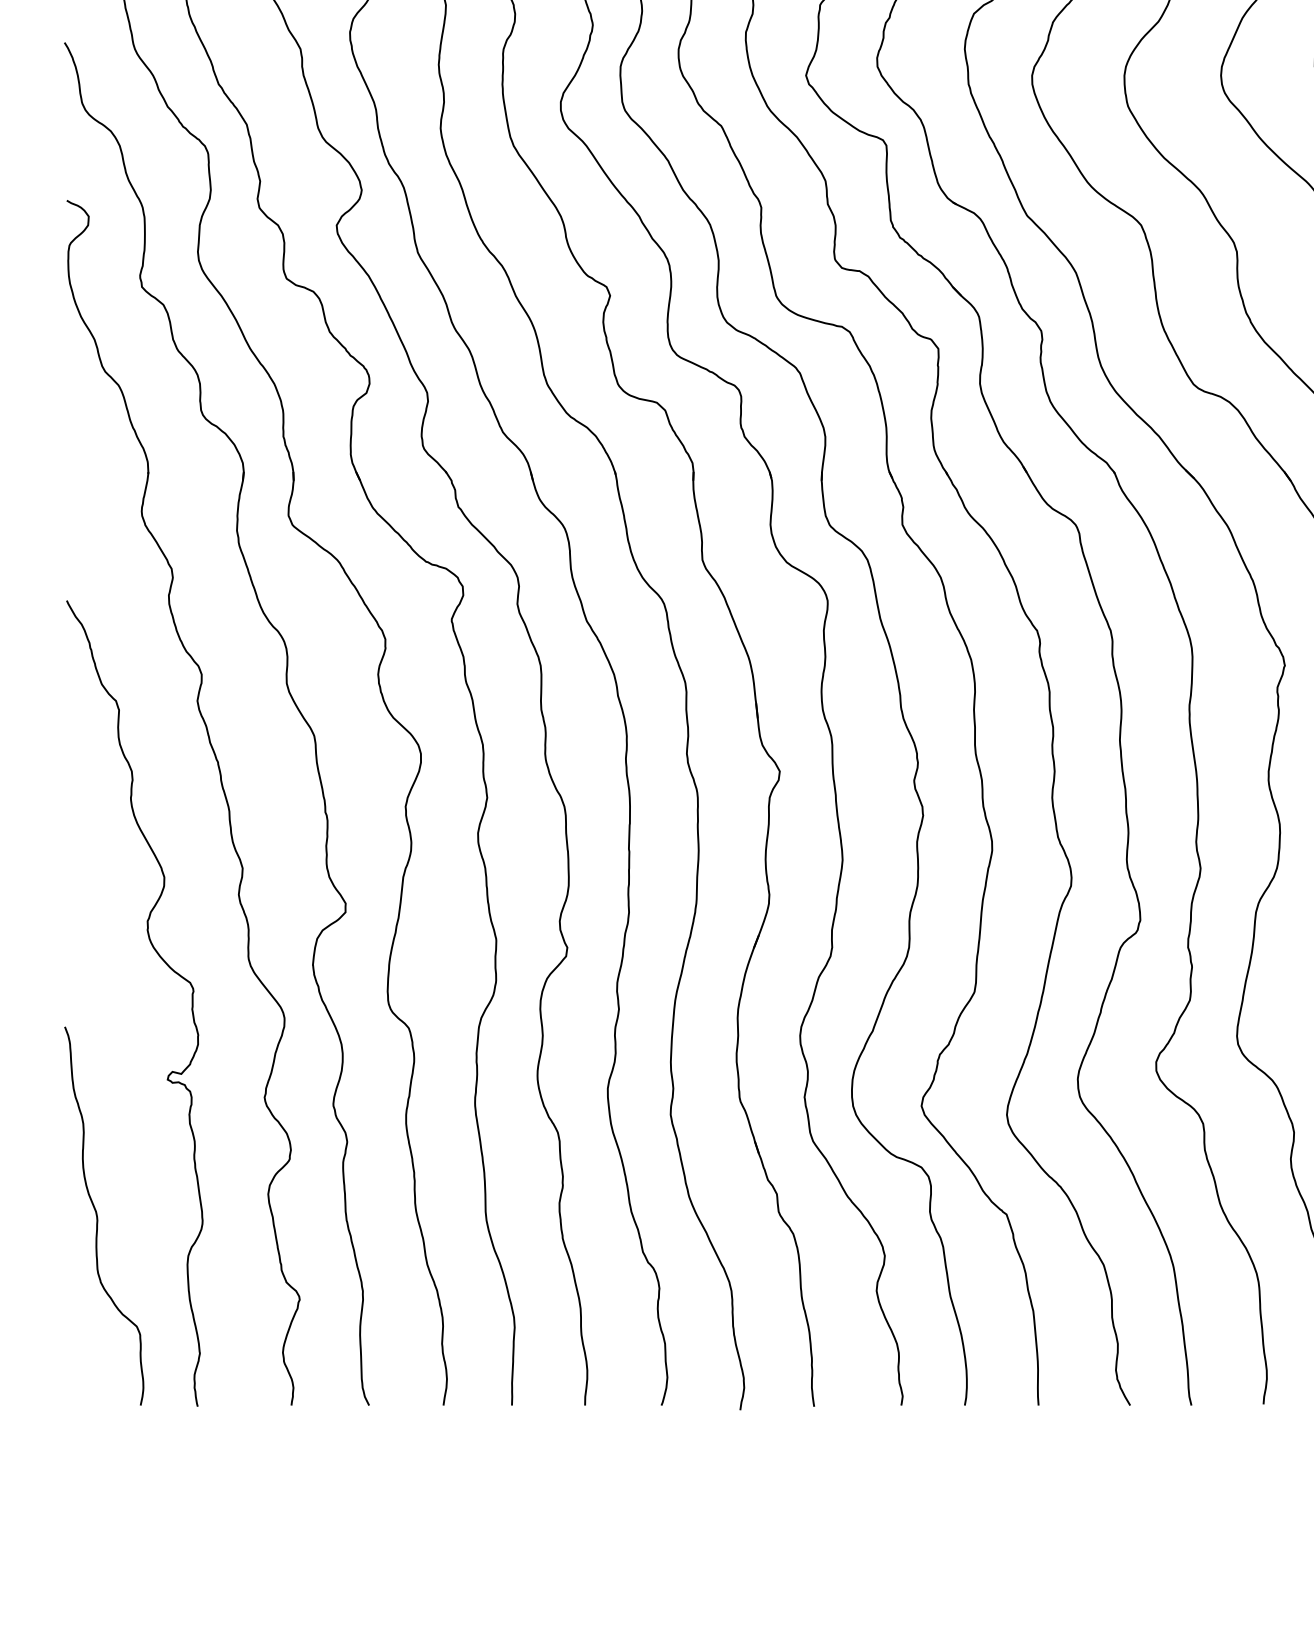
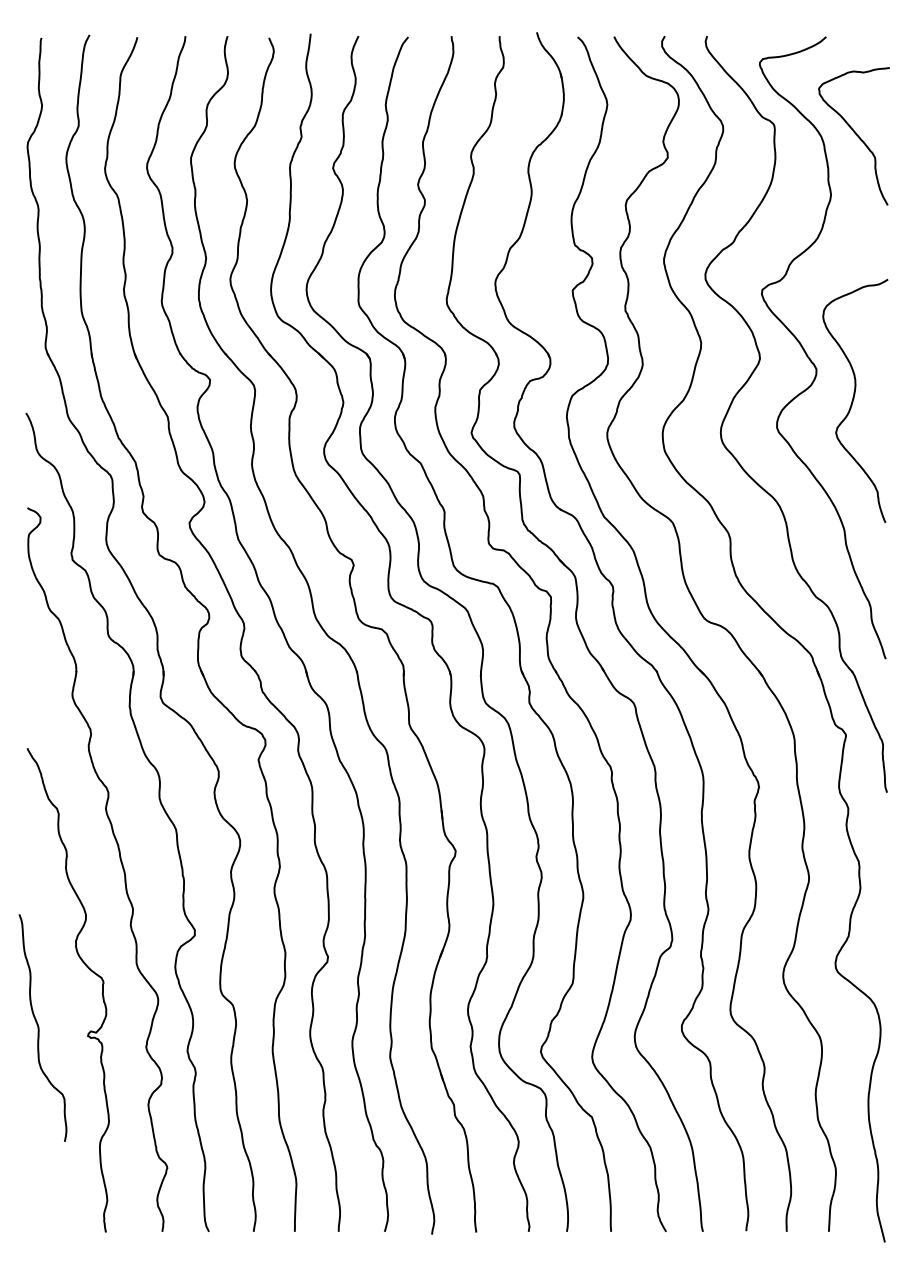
curve: (98, 1215) -> (39, 1027), moved

